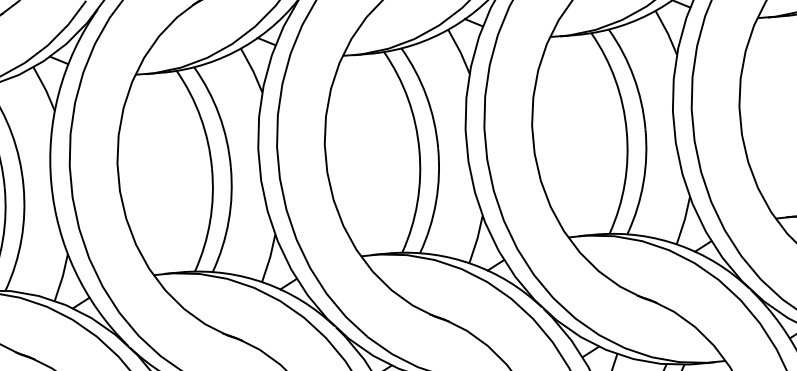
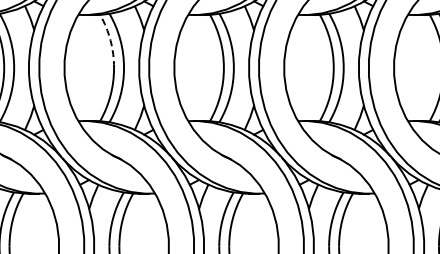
arc: (200, 117) -> (110, 40), solid -> dashed

